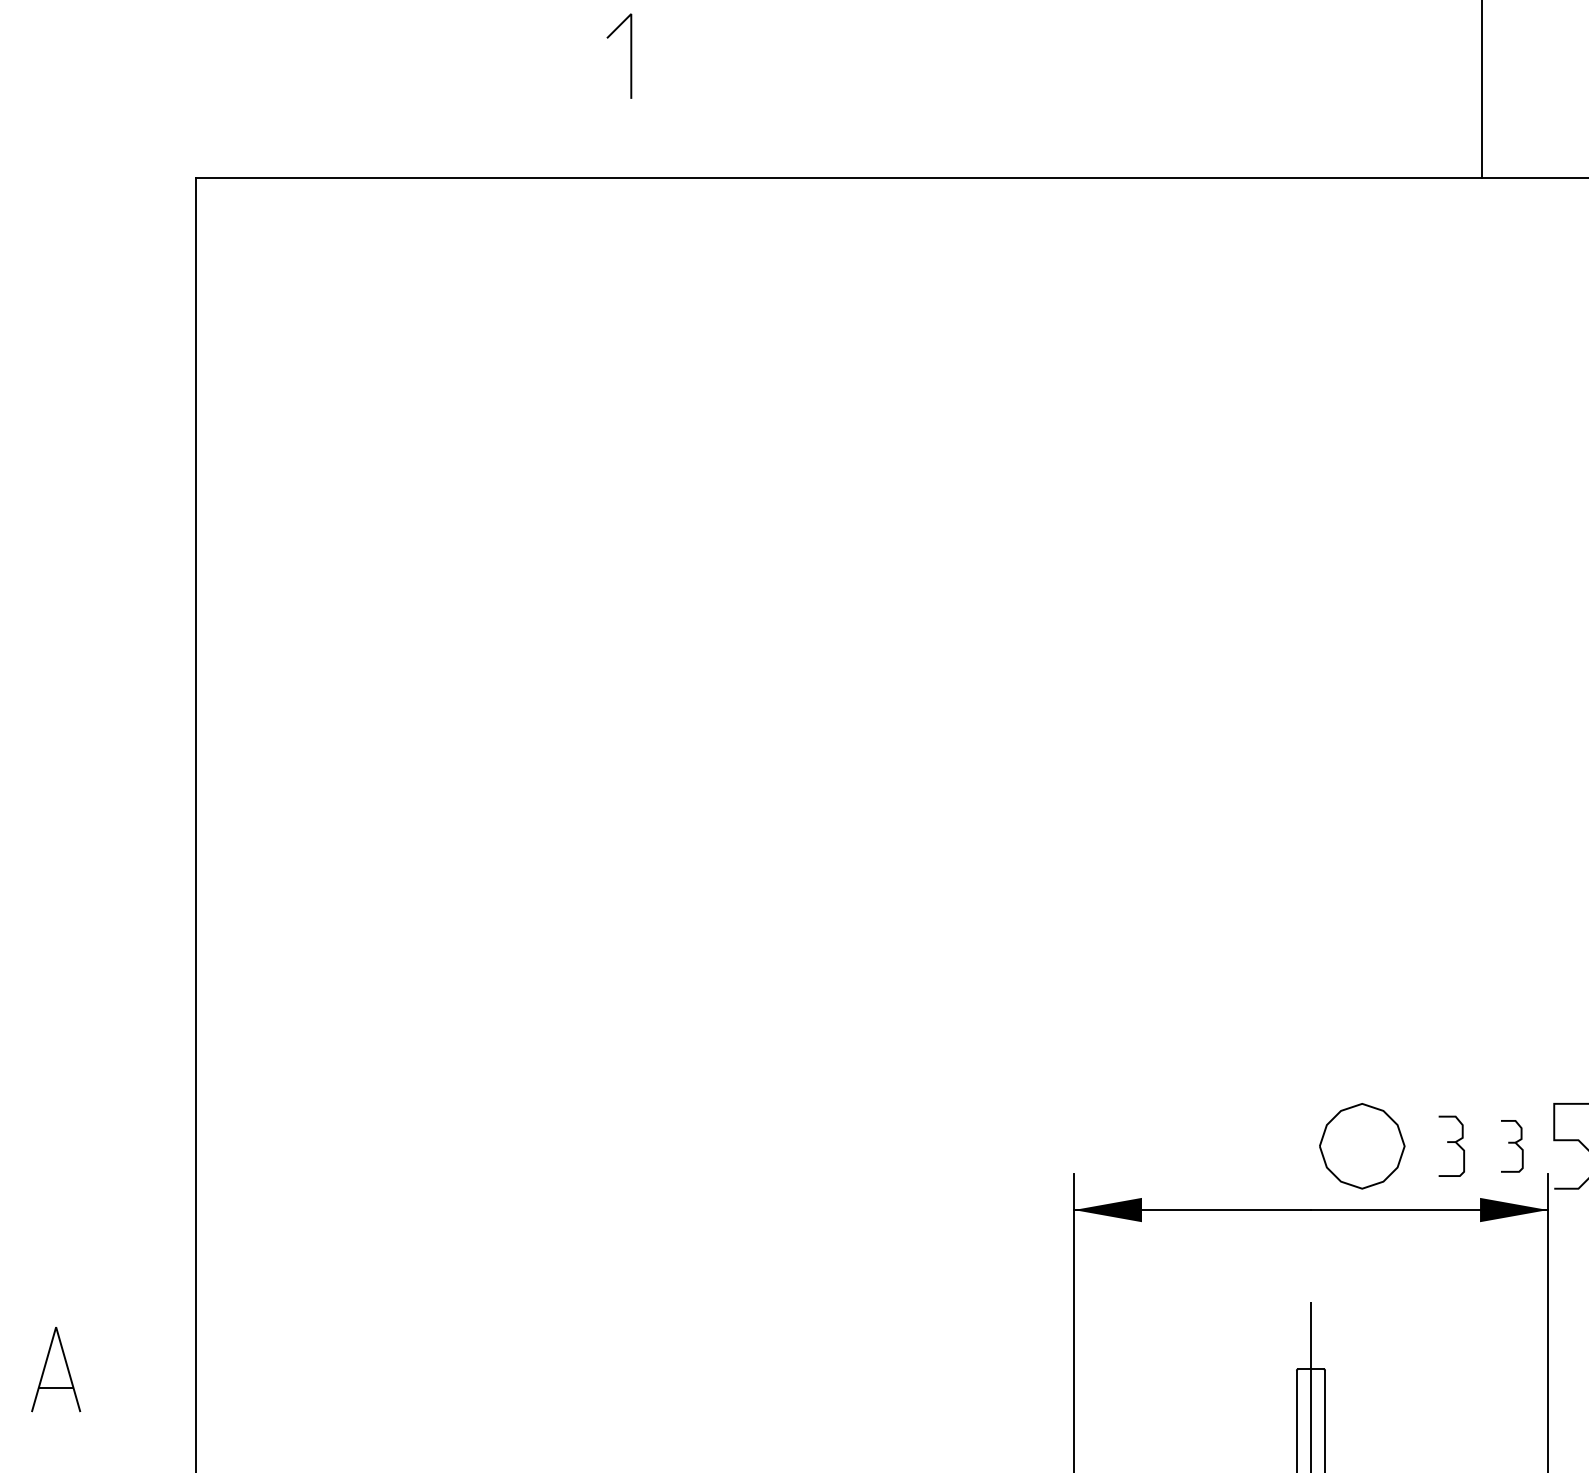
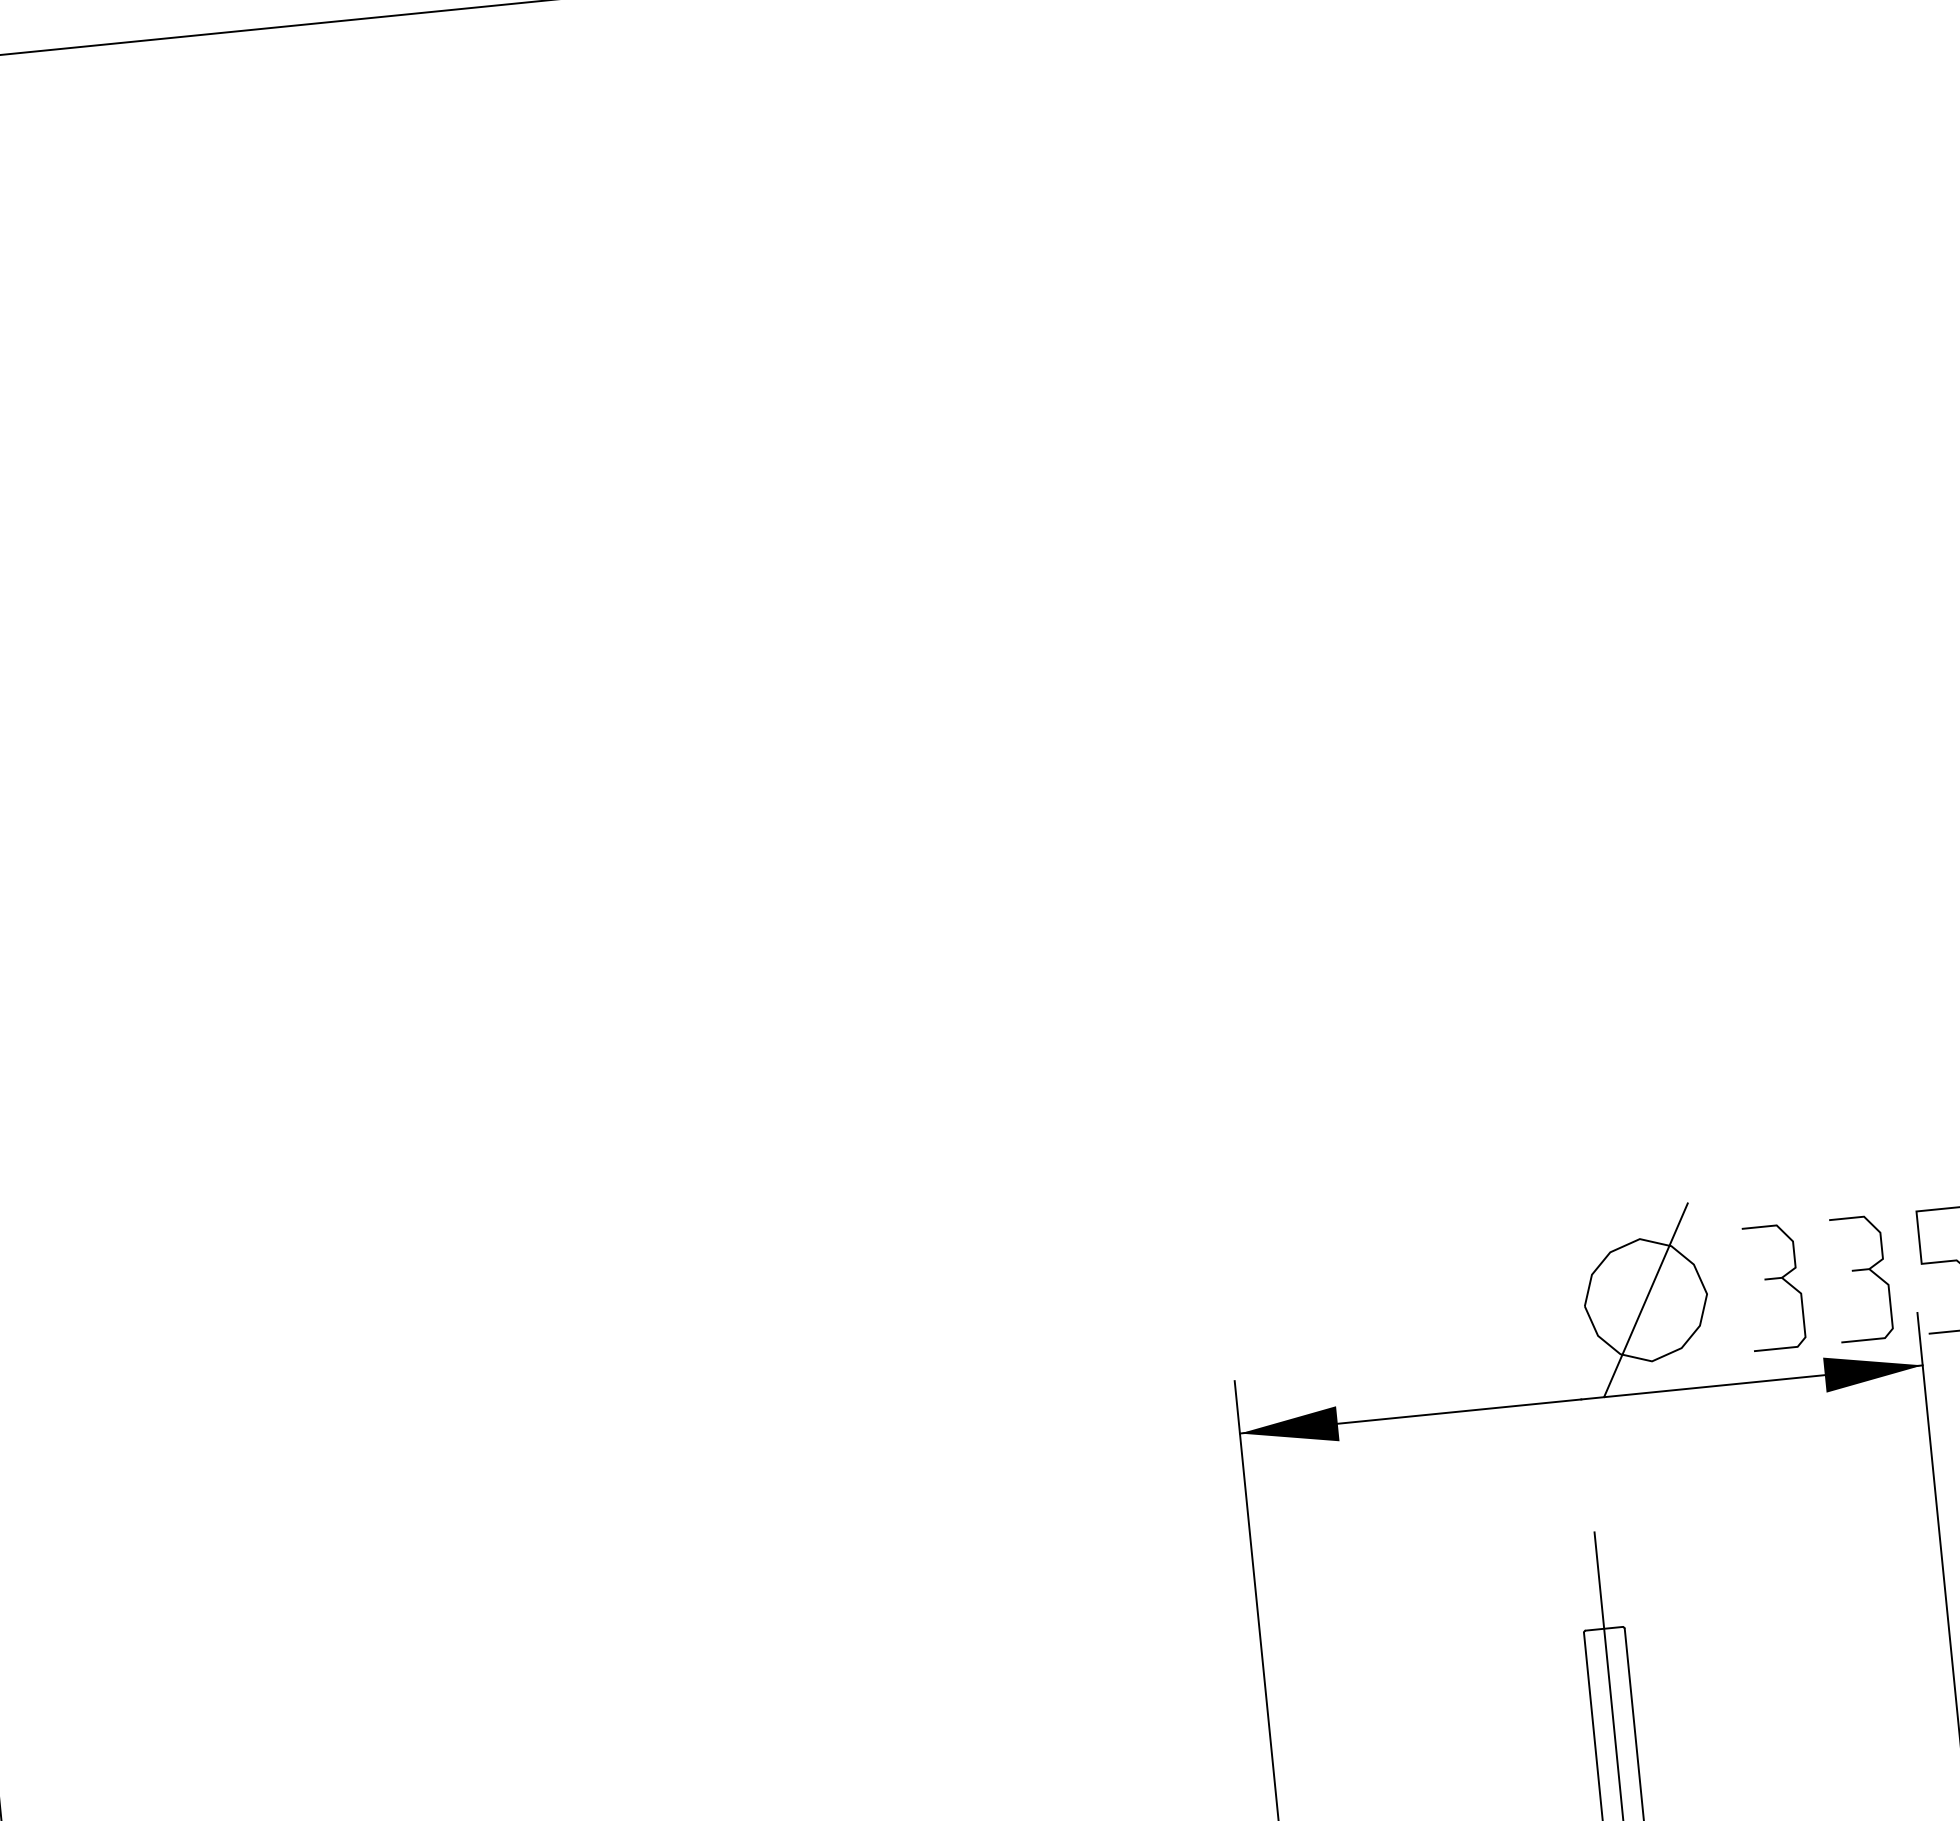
line: (1361, 1145) -> (1644, 1299), added
part: (1451, 1146) -> (1774, 1287), size x1.43
part: (1511, 1146) -> (1861, 1279), size x1.67

